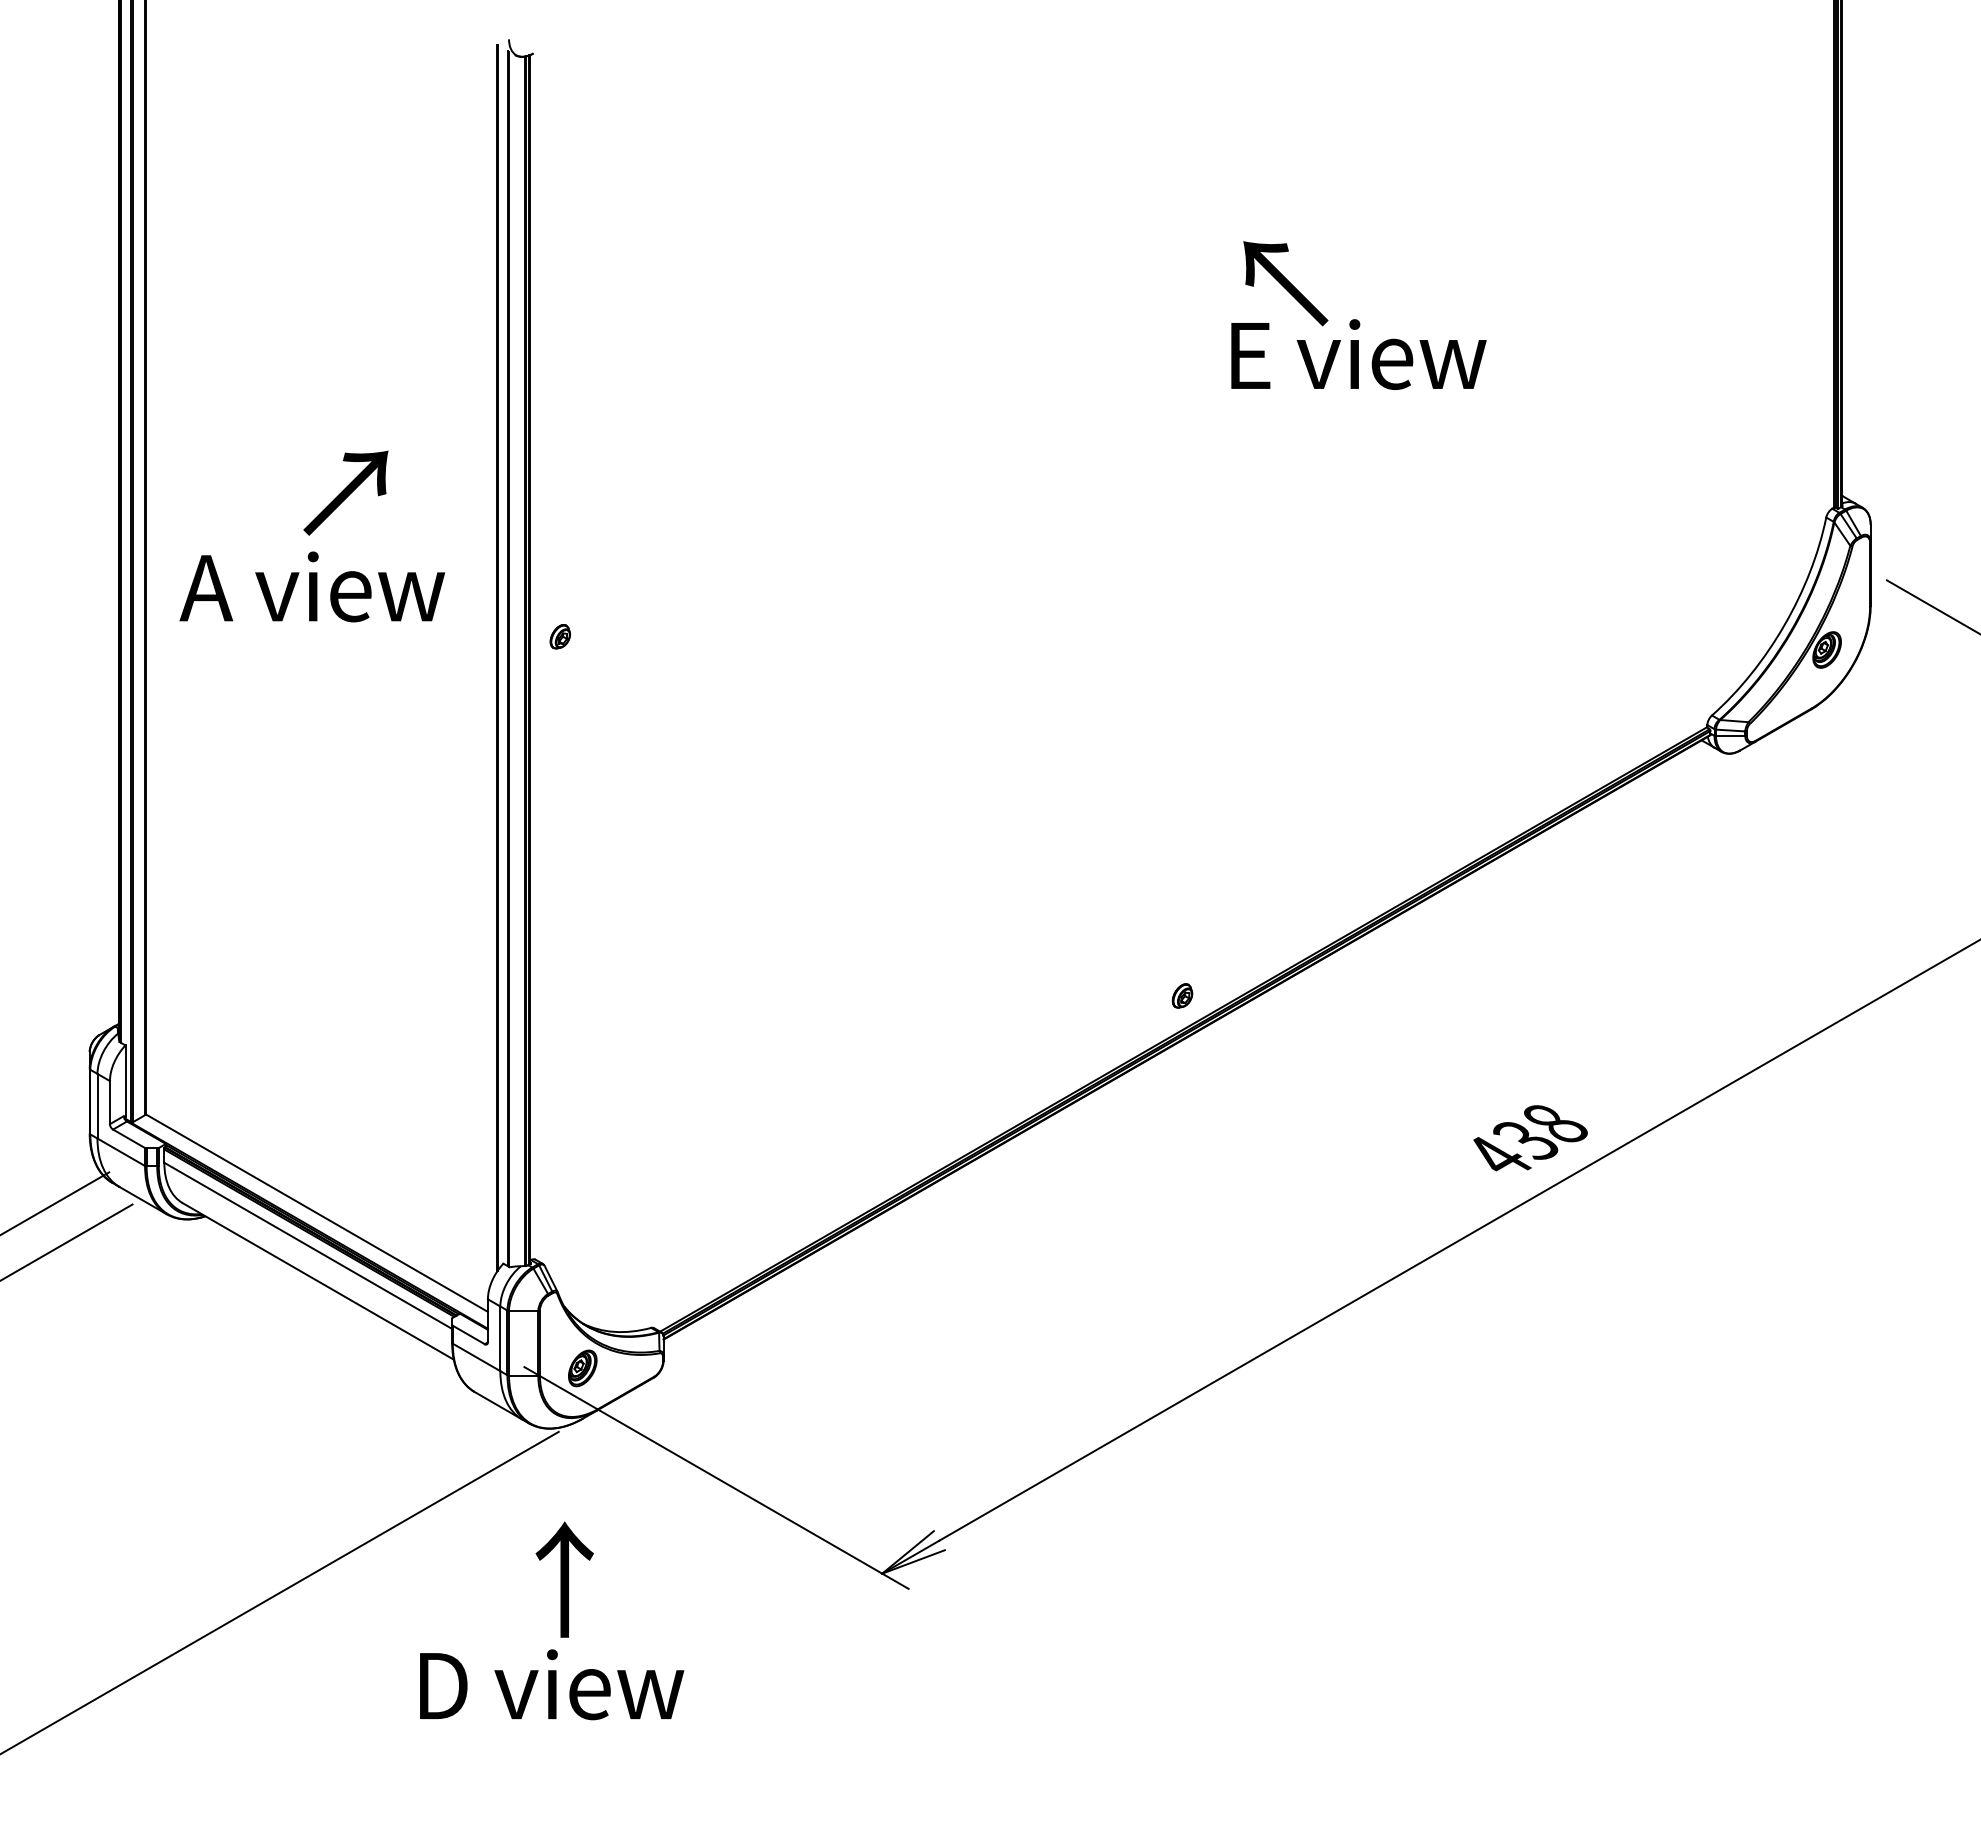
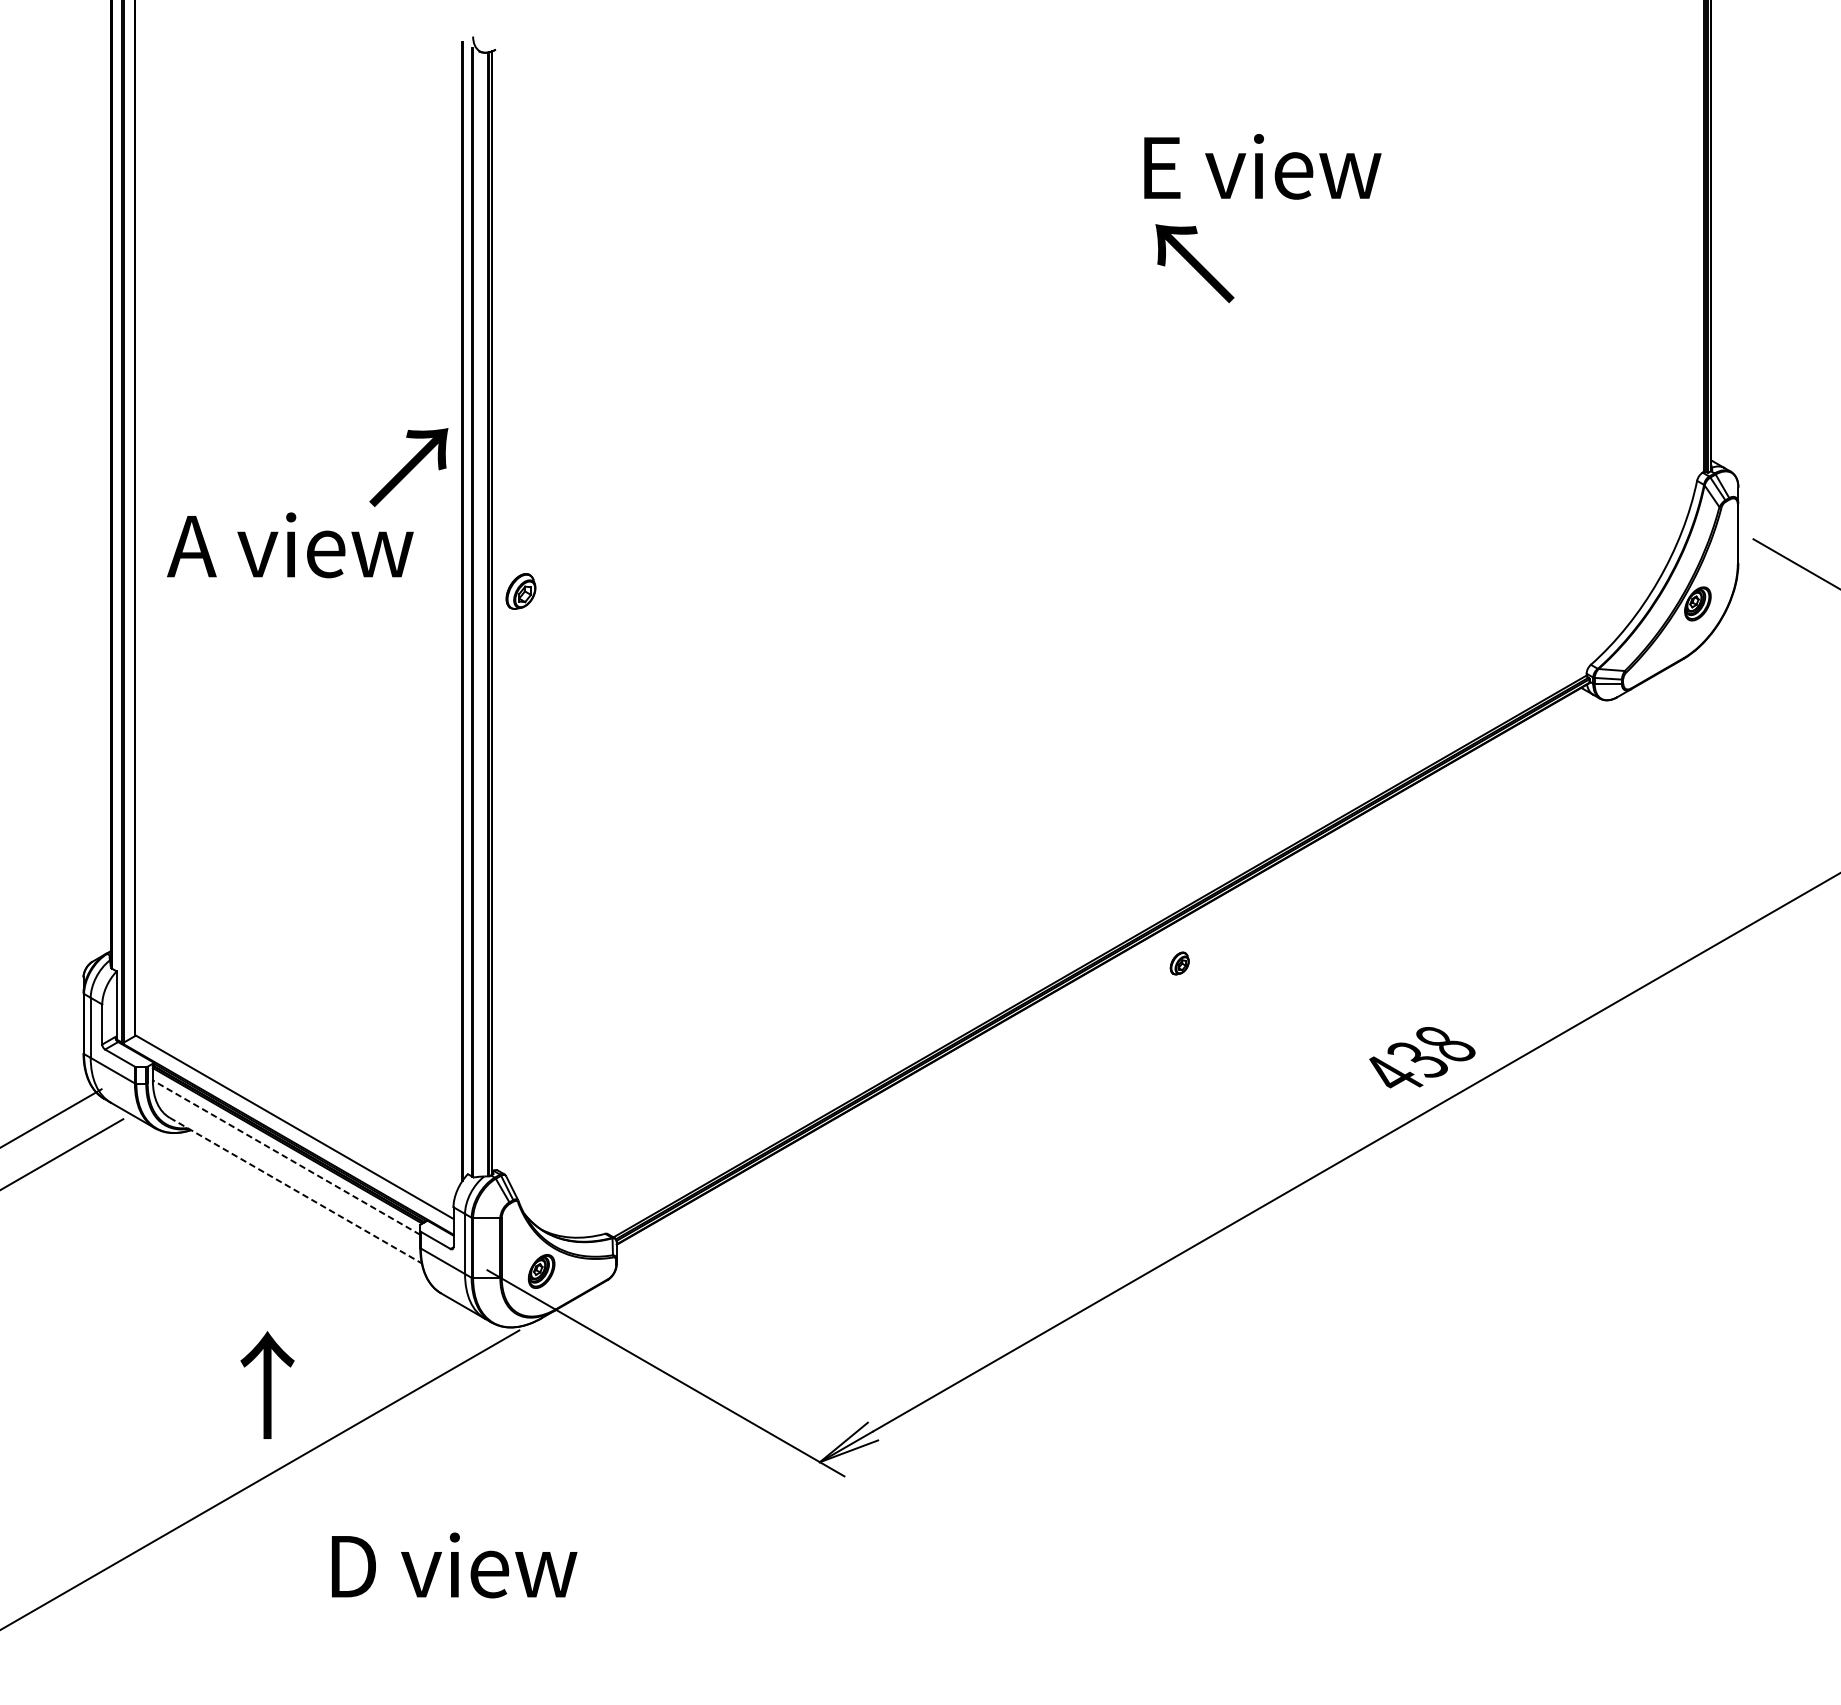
text: (1358, 354) -> (1262, 166), moved
text: (345, 492) -> (408, 466), moved
part: (559, 636) -> (520, 591), size x1.6
part: (1182, 995) -> (1179, 963), moved
line: (307, 1245) -> (285, 1157), solid -> dashed
line: (318, 1281) -> (296, 1190), solid -> dashed
text: (564, 1579) -> (267, 1384), moved
text: (552, 1684) -> (454, 1565), moved

